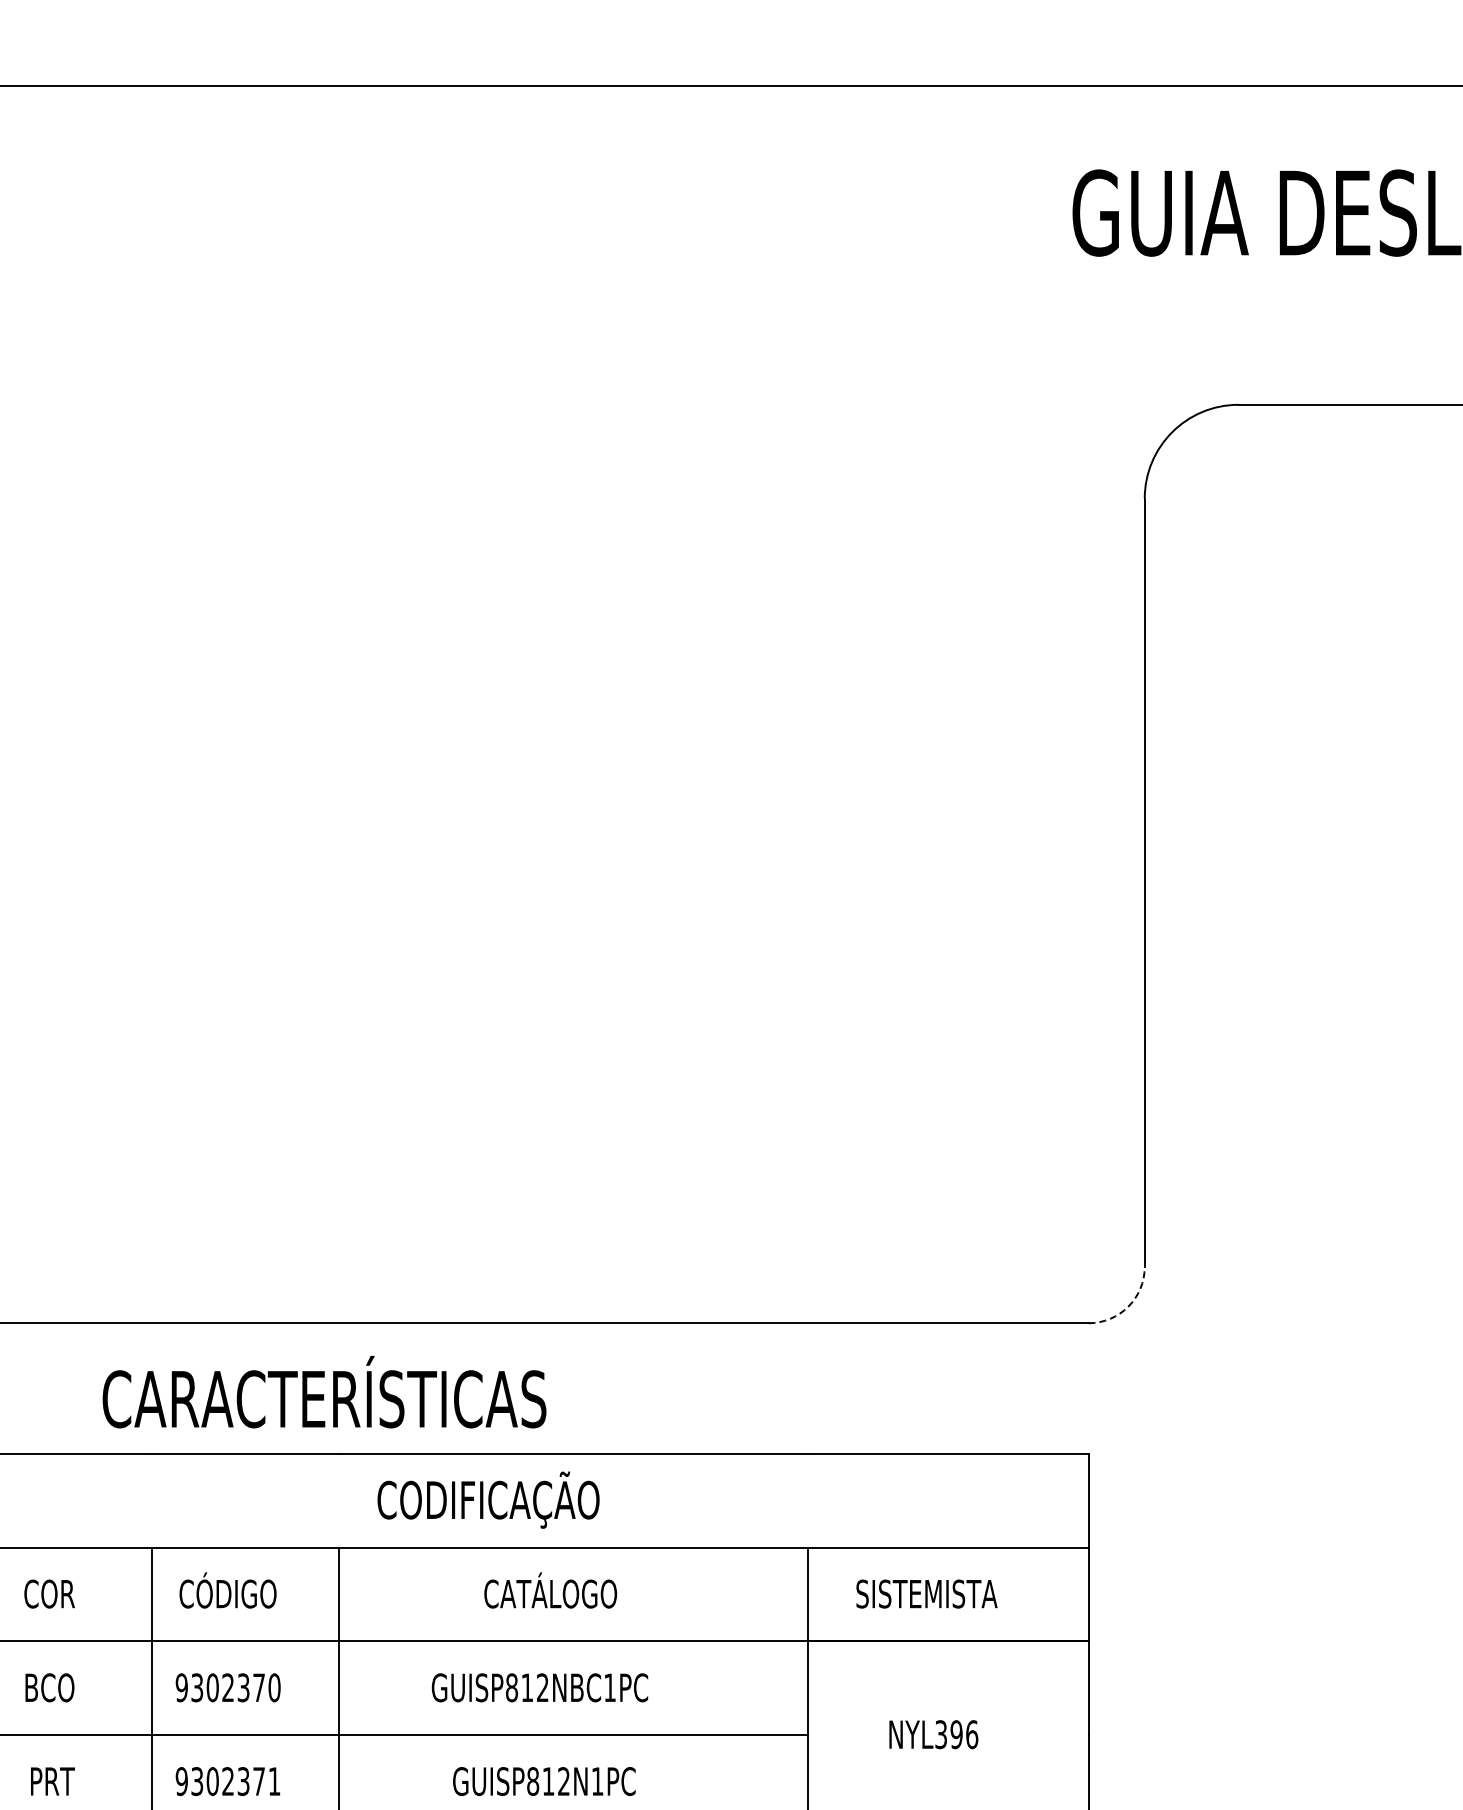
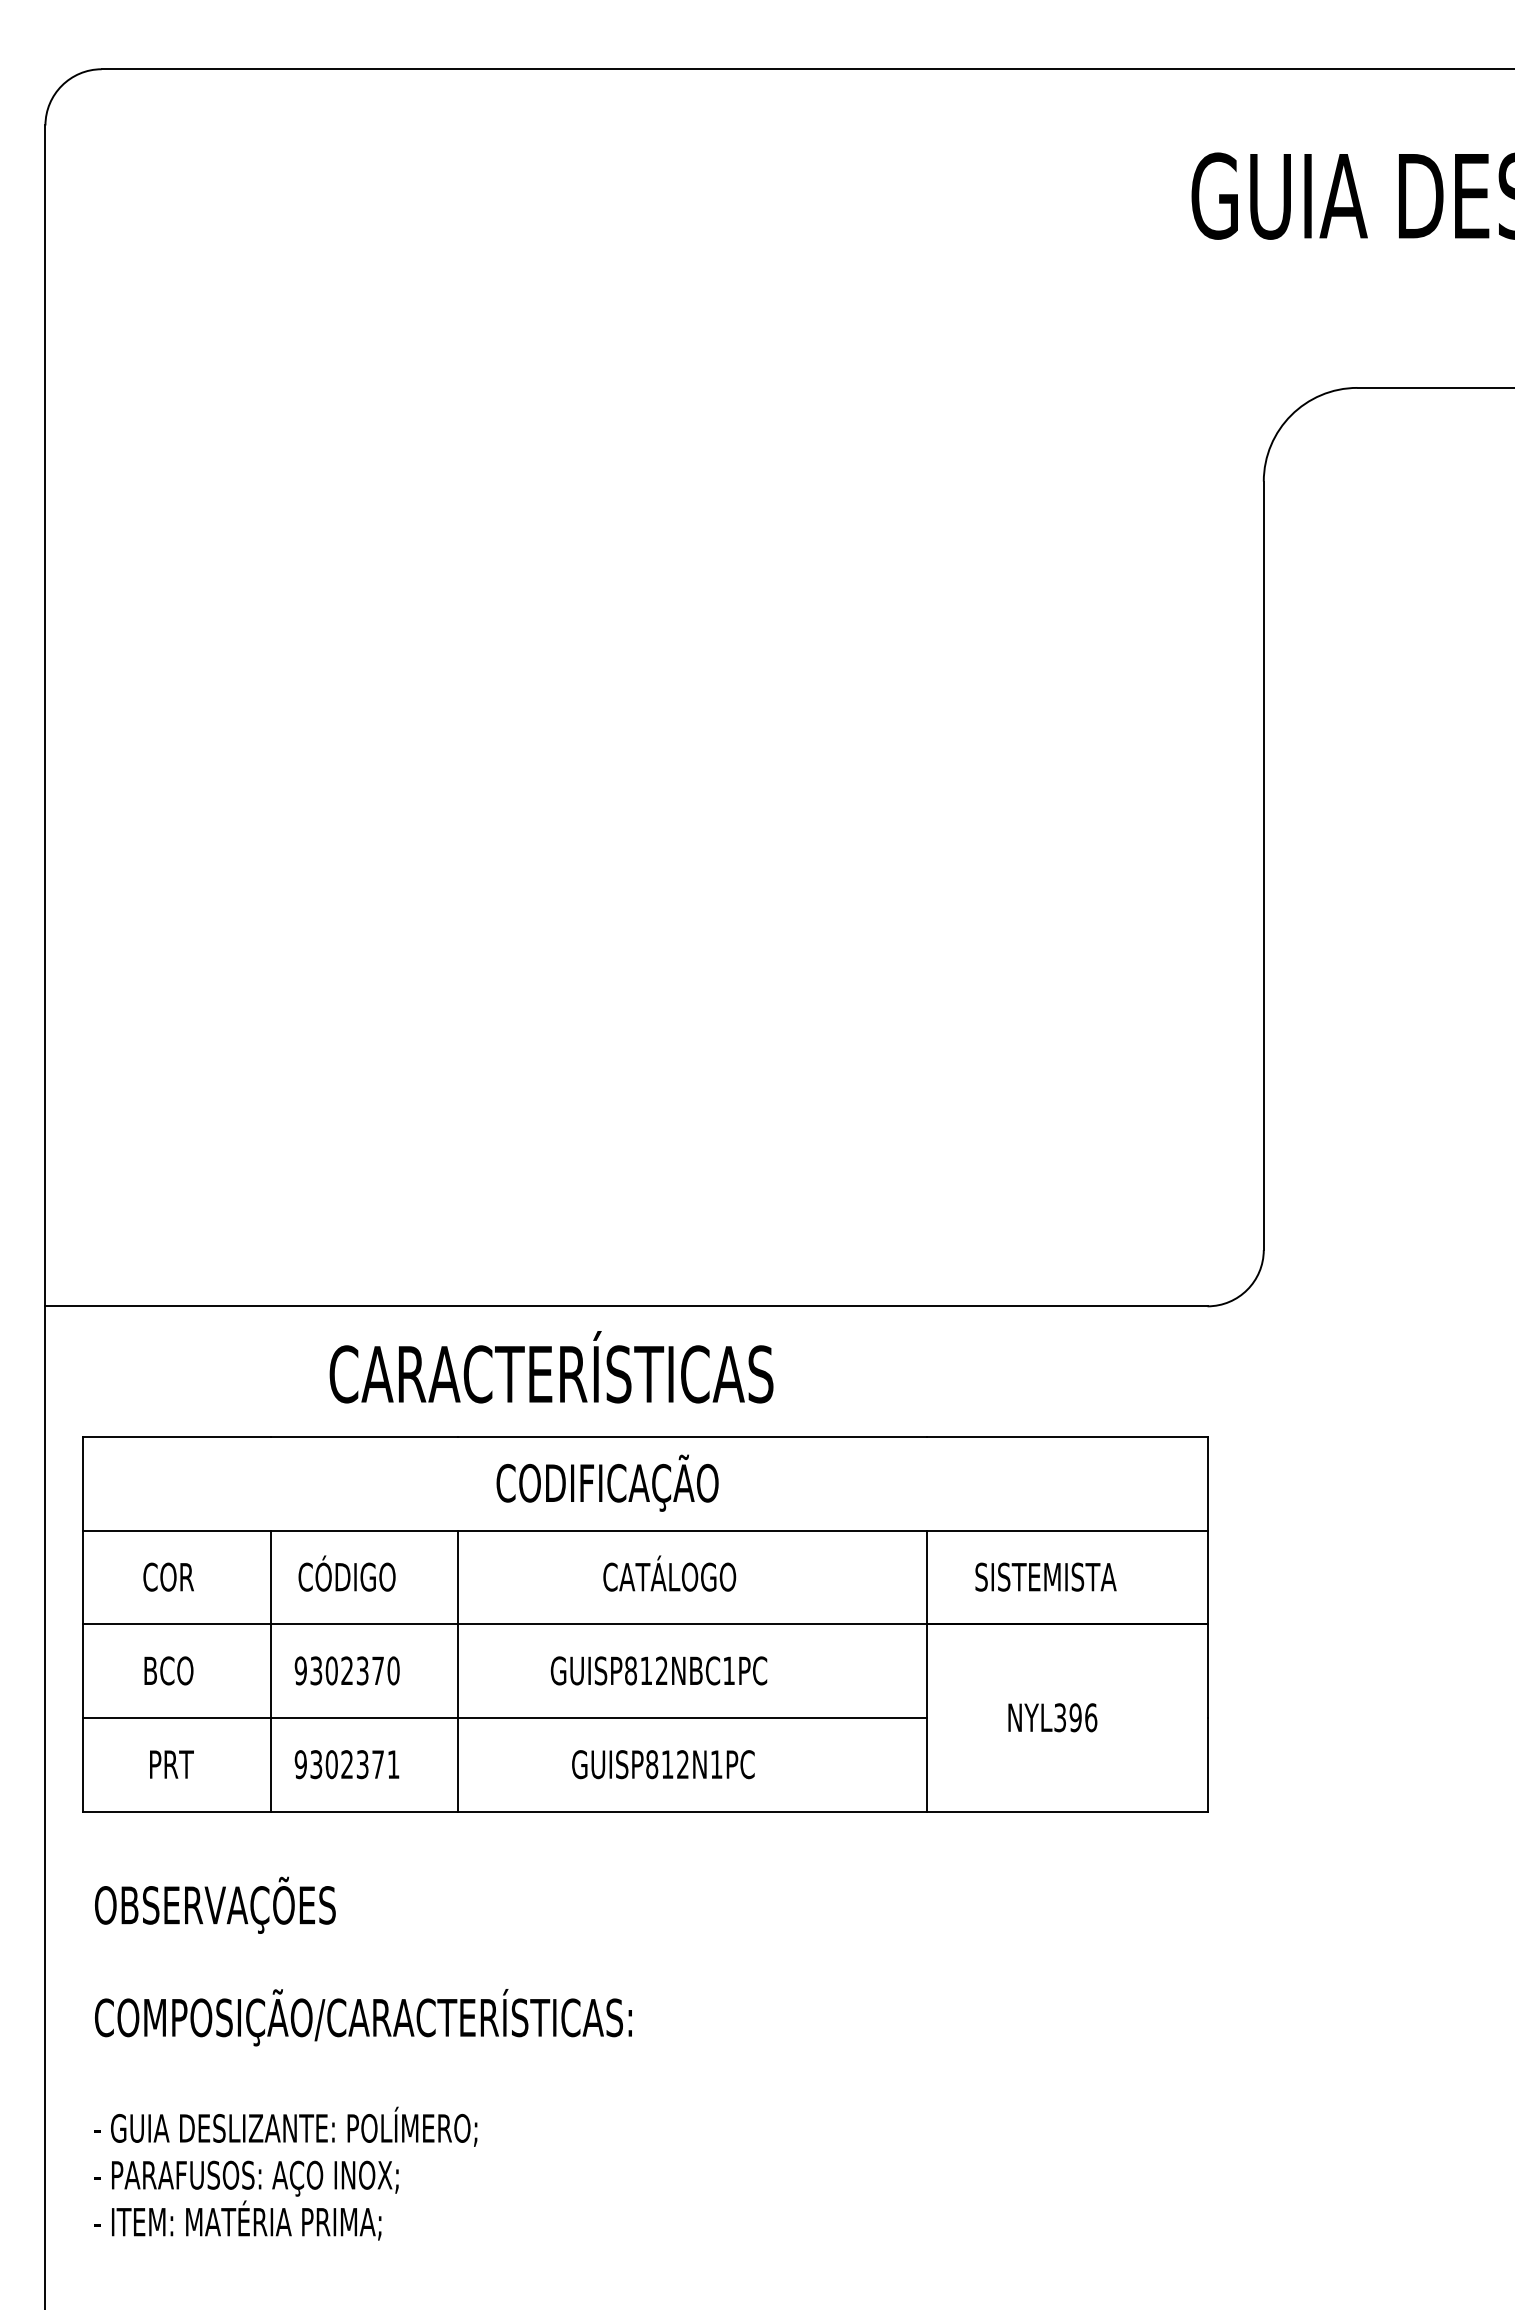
arc: (1128, 1306) -> (1247, 1289), dashed -> solid
text: (324, 1392) -> (551, 1367), moved

